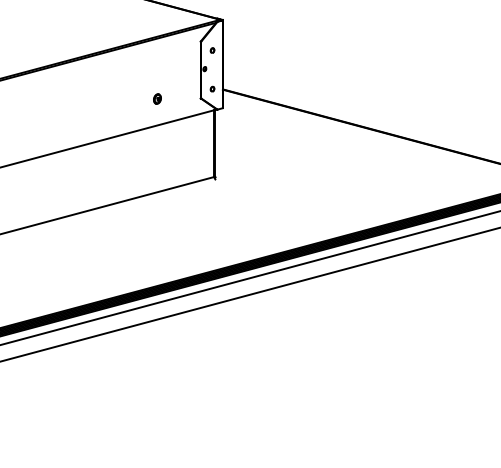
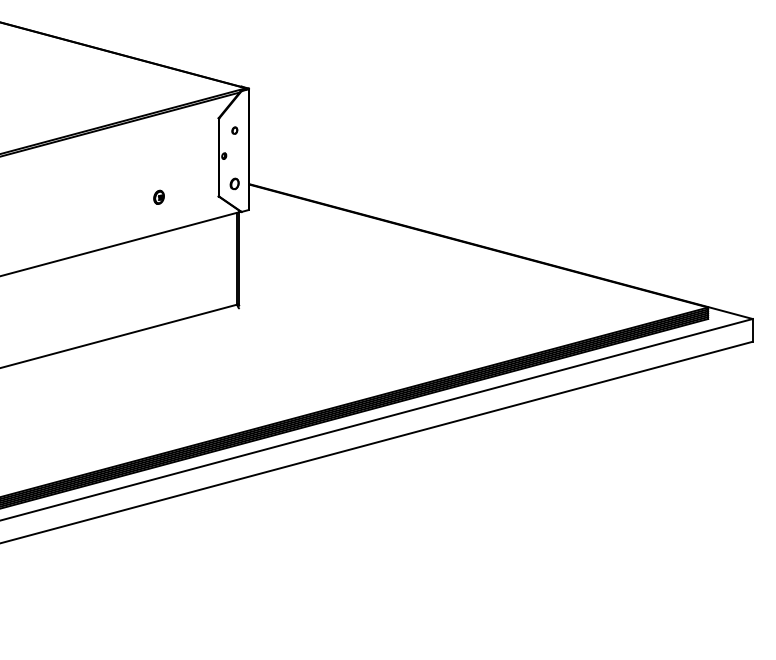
part: (212, 88) -> (234, 183), size x1.6

